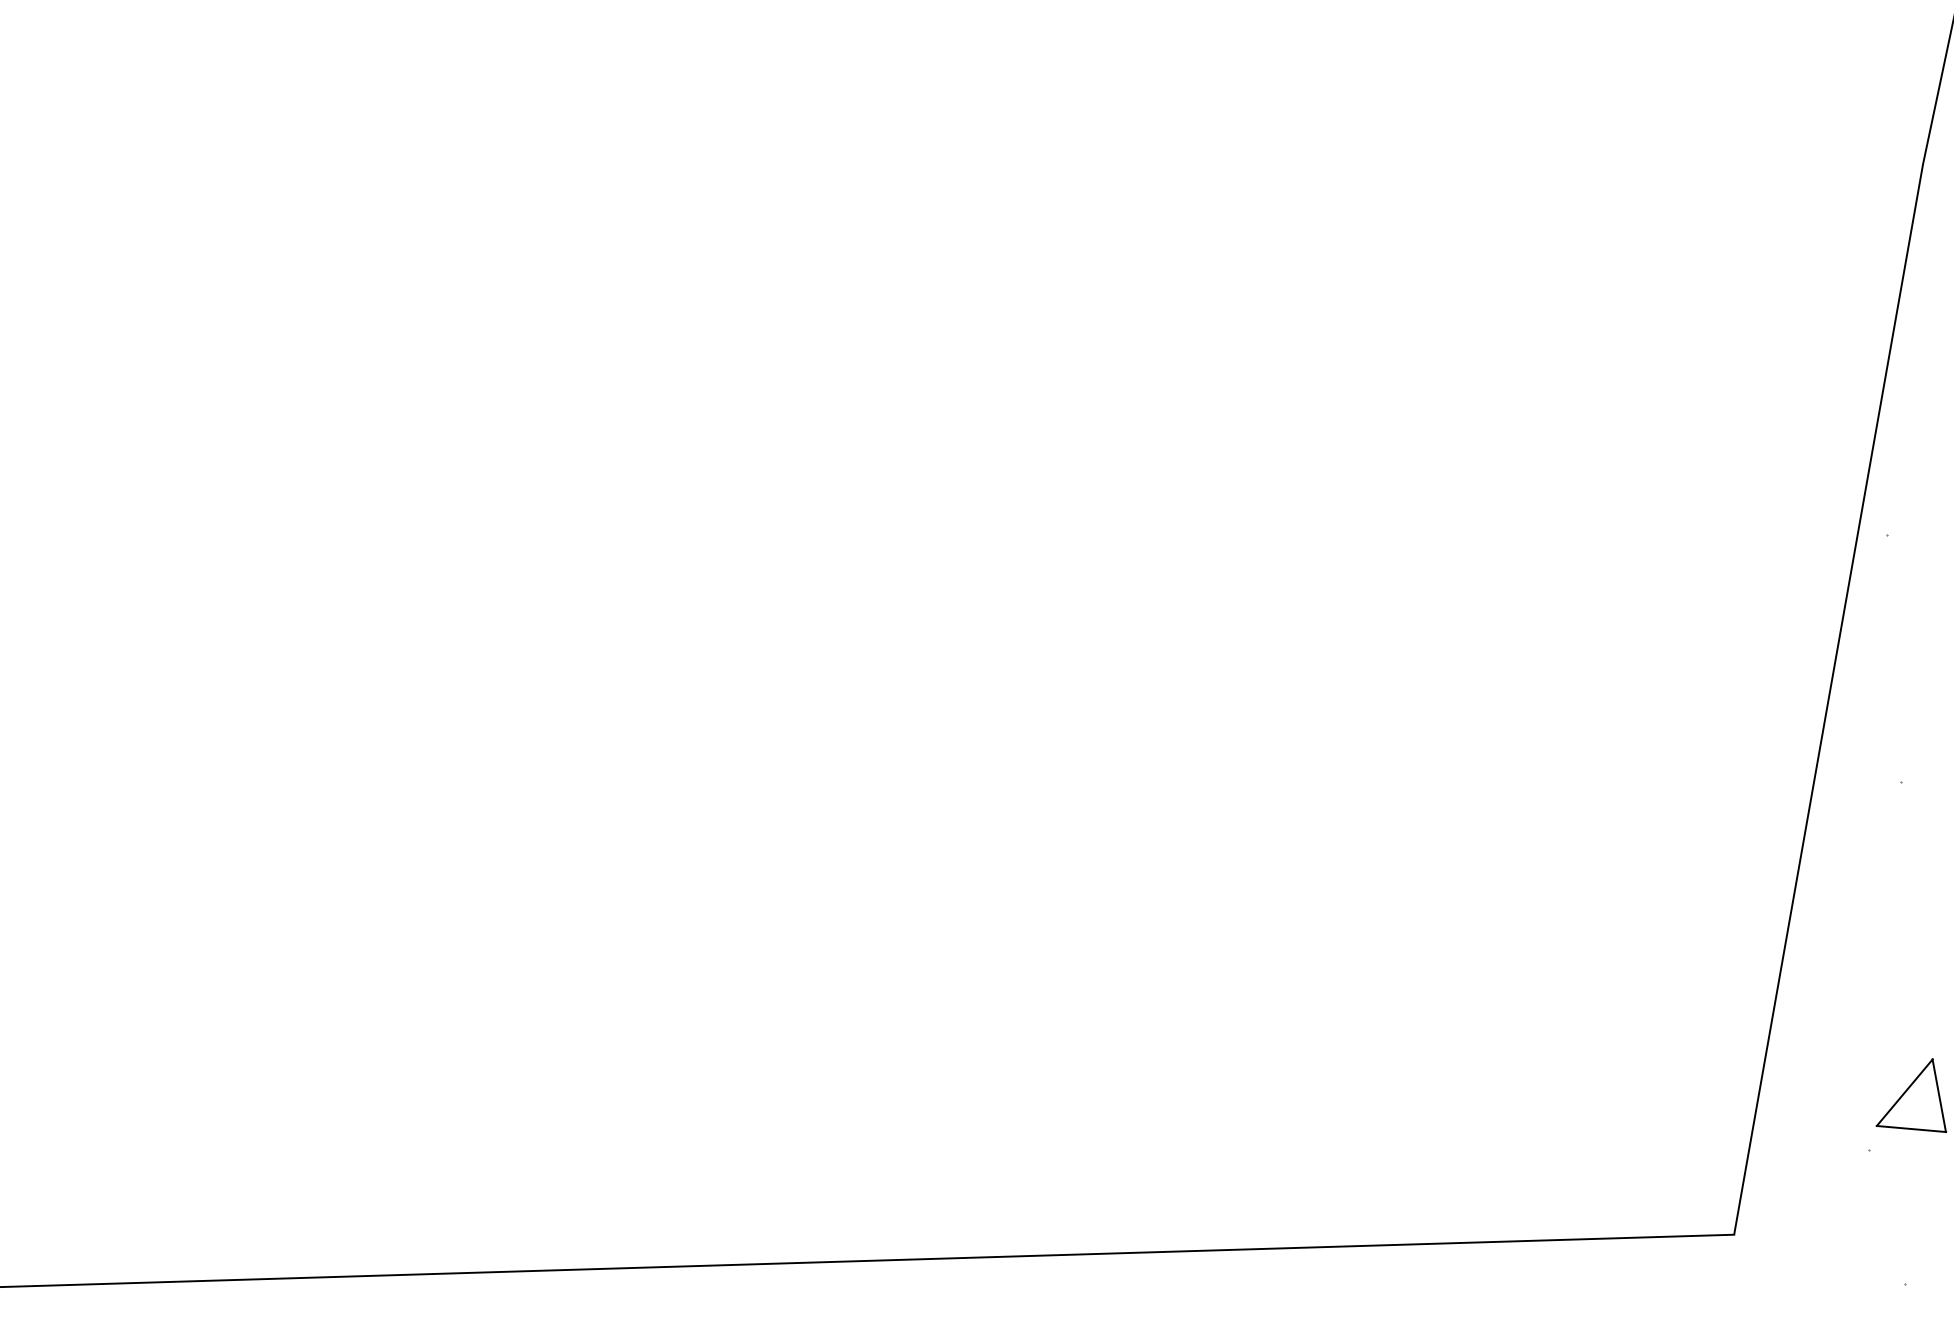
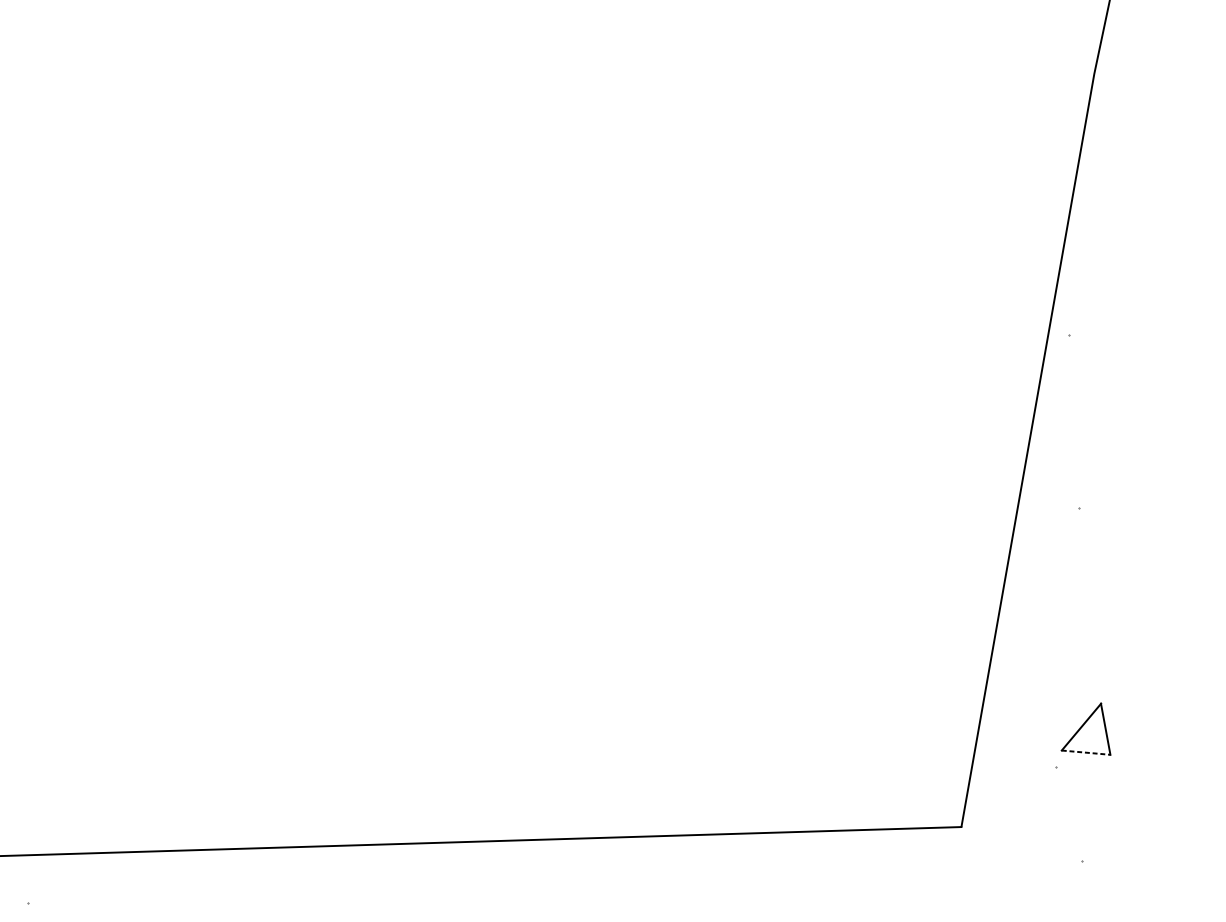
line: (1911, 1129) -> (1086, 753), solid -> dashed

